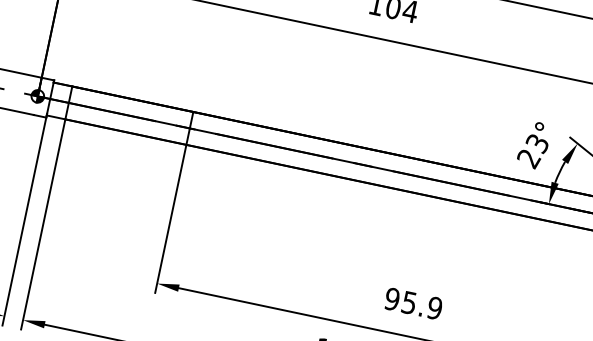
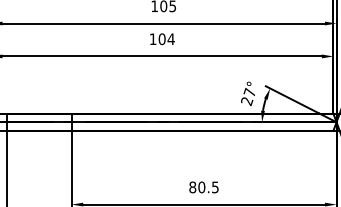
text: (536, 142) -> (249, 92), 23° -> 27°
text: (412, 303) -> (203, 187), 95.9 -> 80.5

